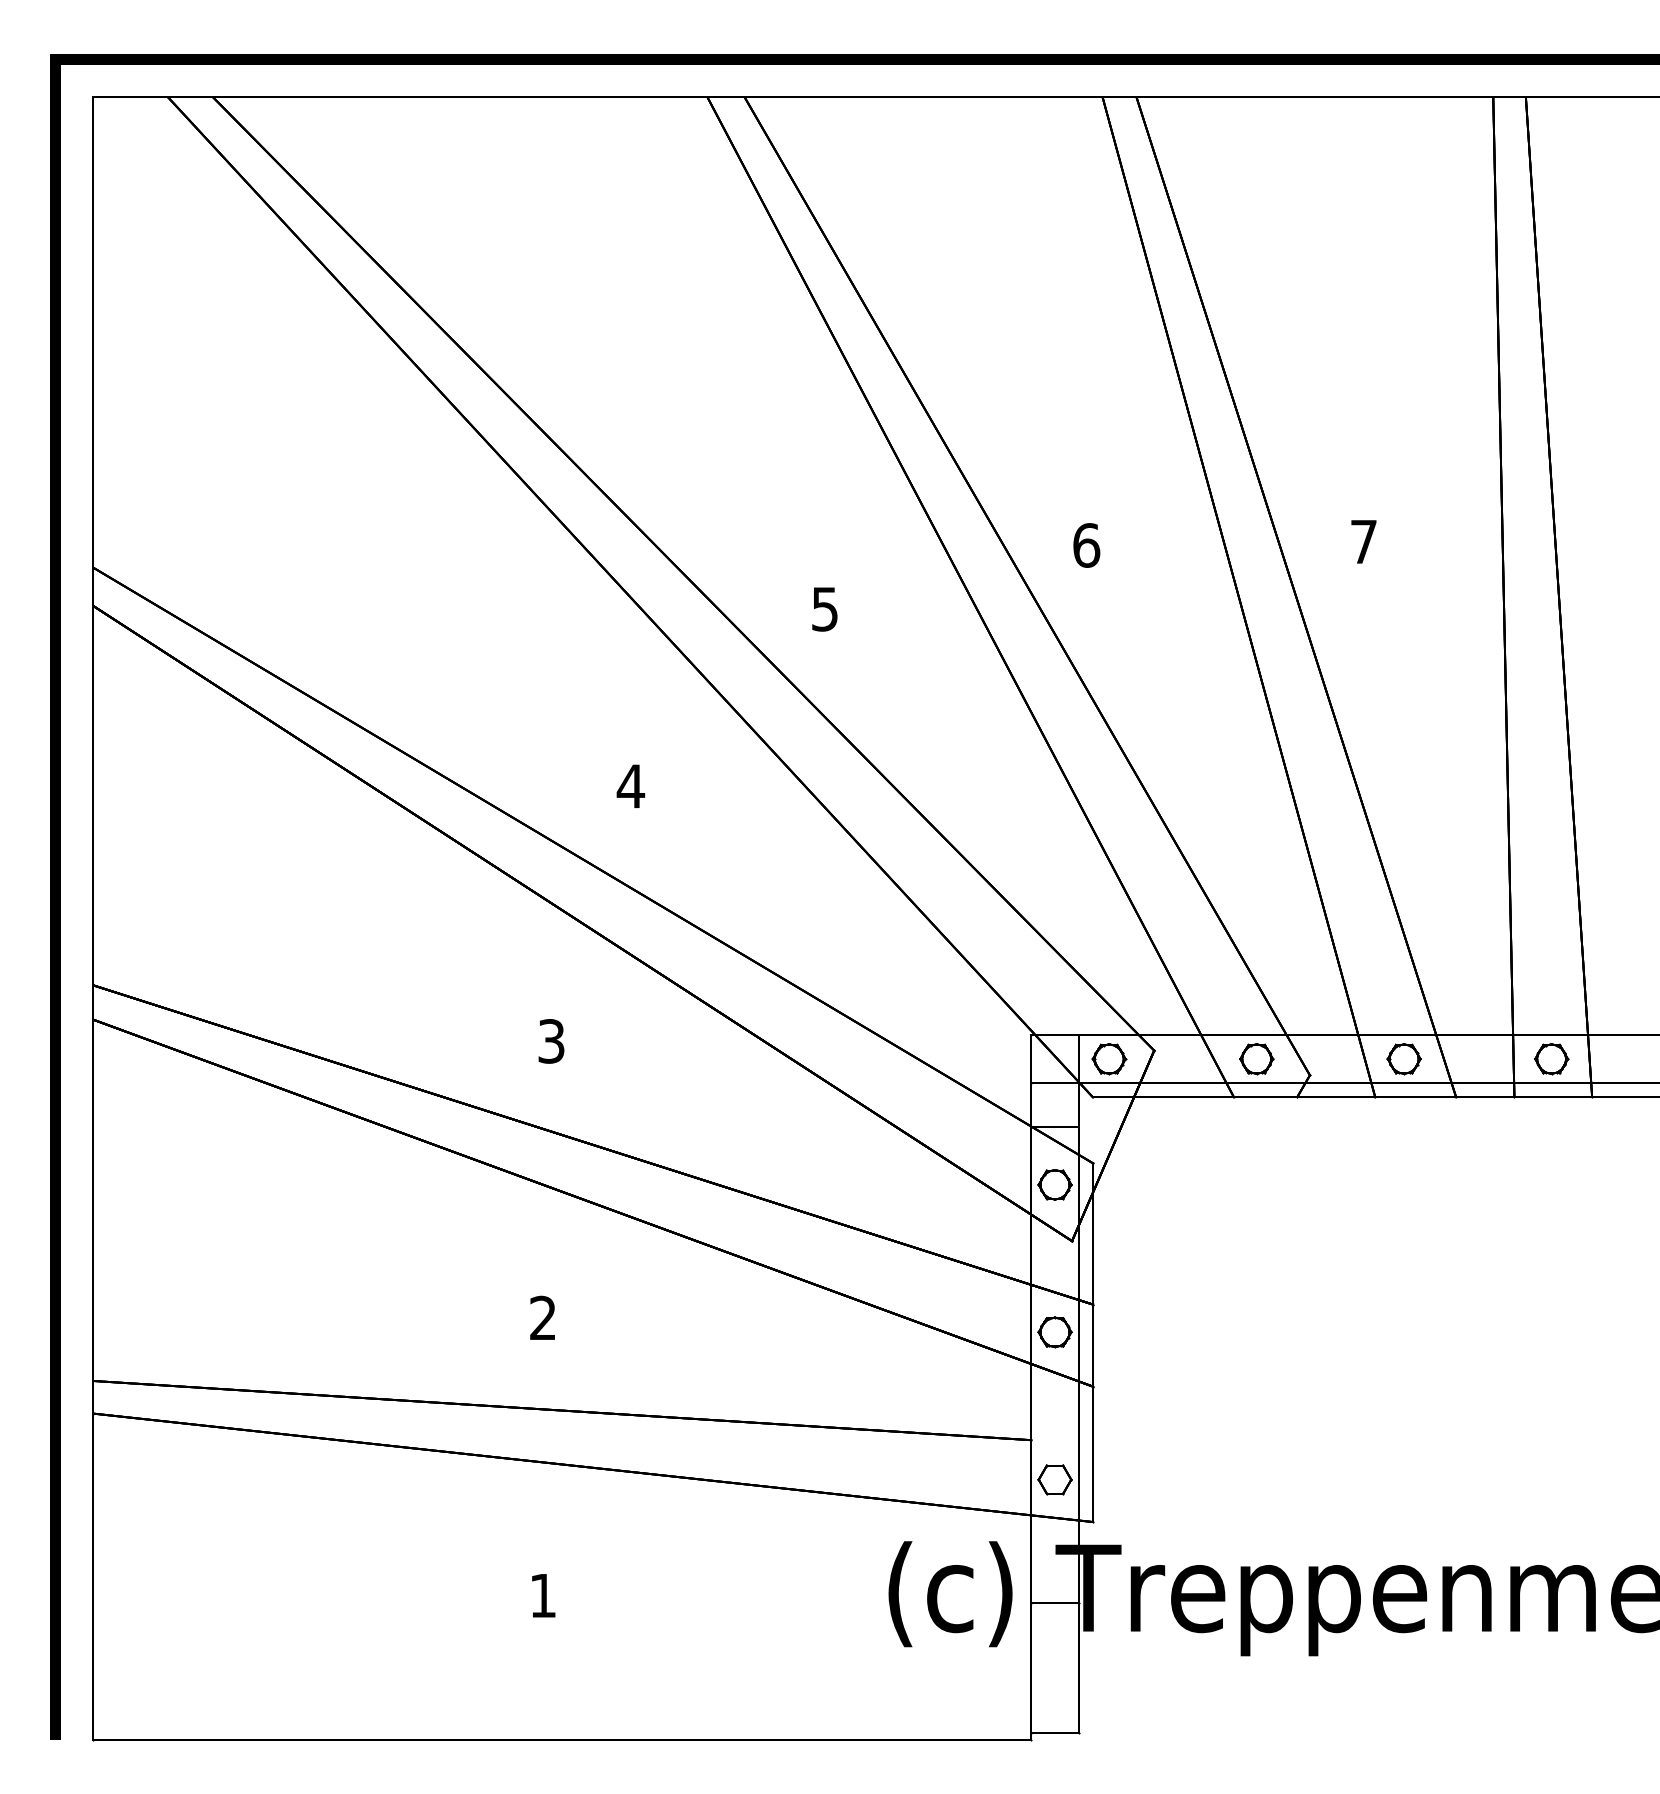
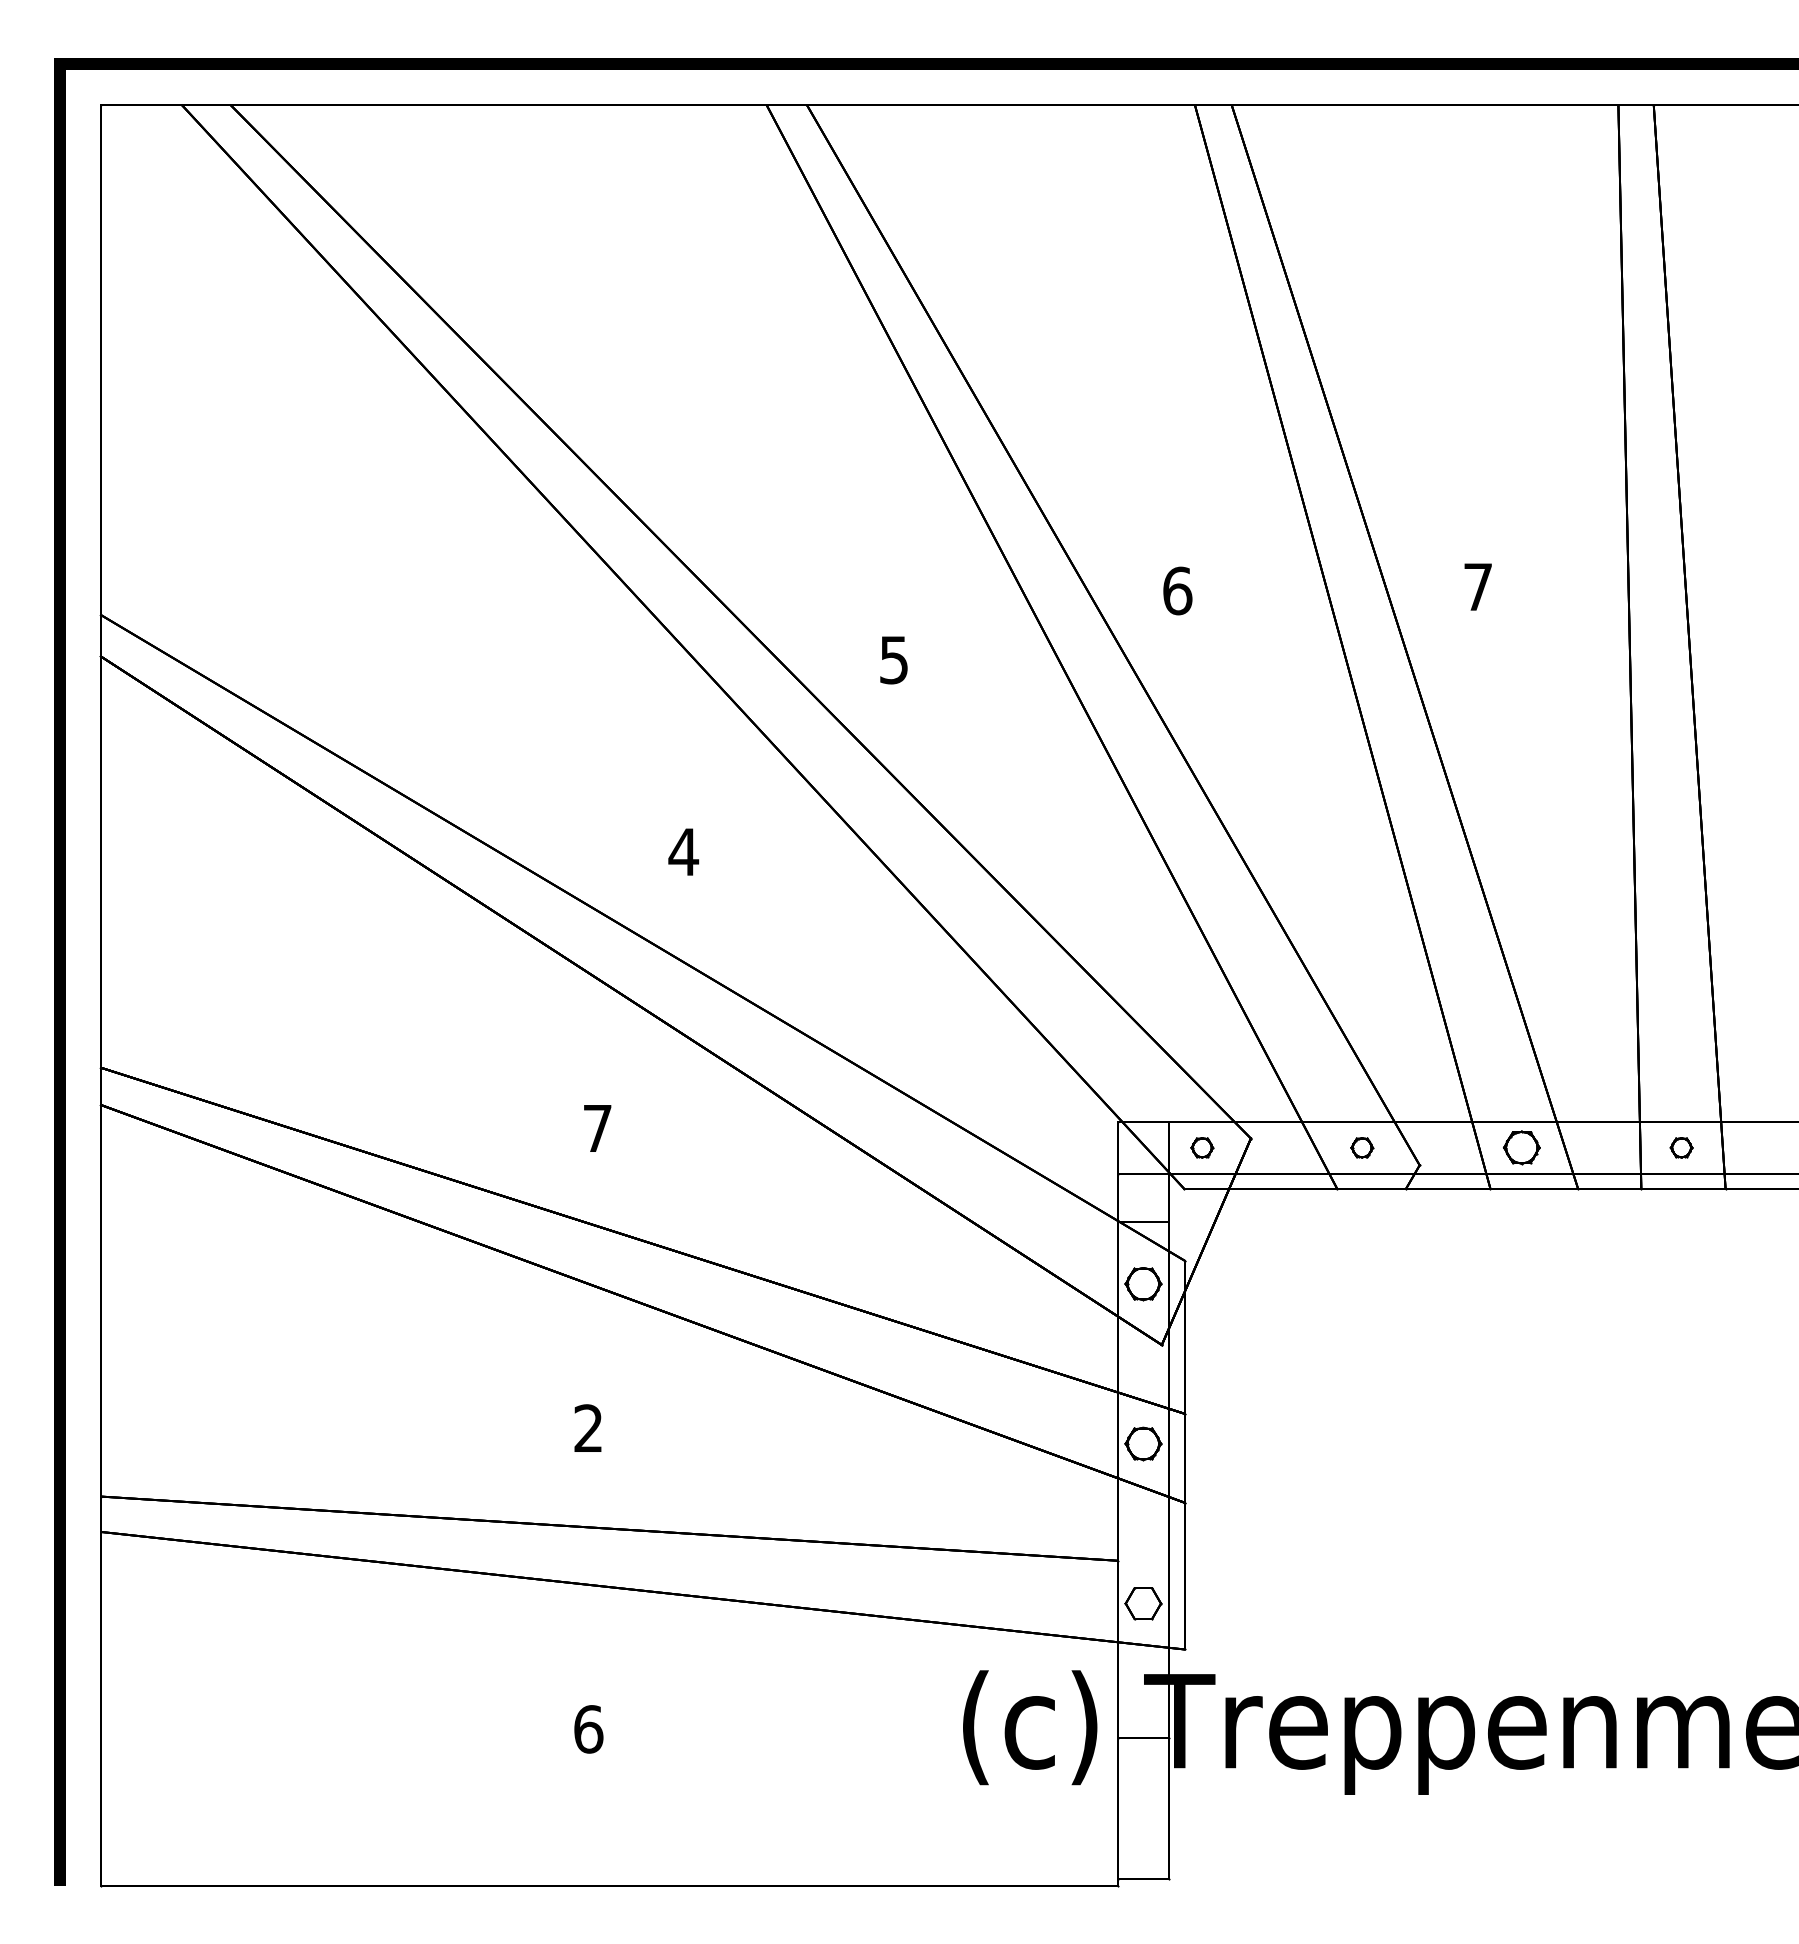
text: (551, 1041) -> (597, 1128), 3 -> 7
part: (1109, 1058) -> (1202, 1147), size x0.6
part: (1257, 1058) -> (1362, 1147), size x0.6
part: (1551, 1058) -> (1681, 1147), size x0.6
text: (543, 1595) -> (588, 1729), 1 -> 6

